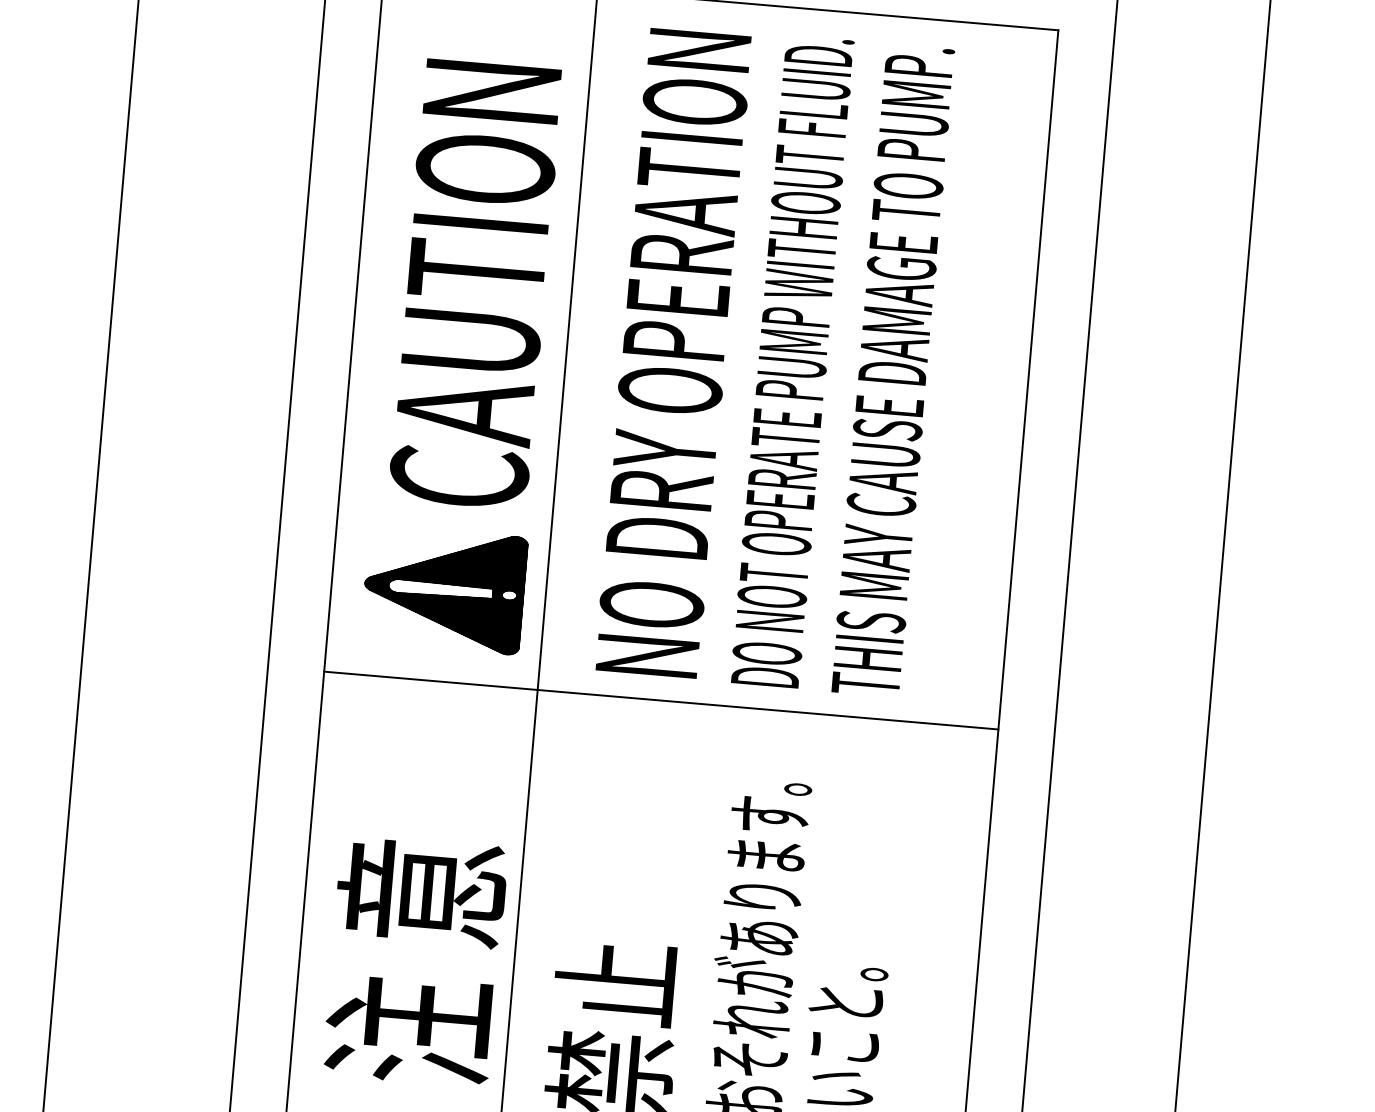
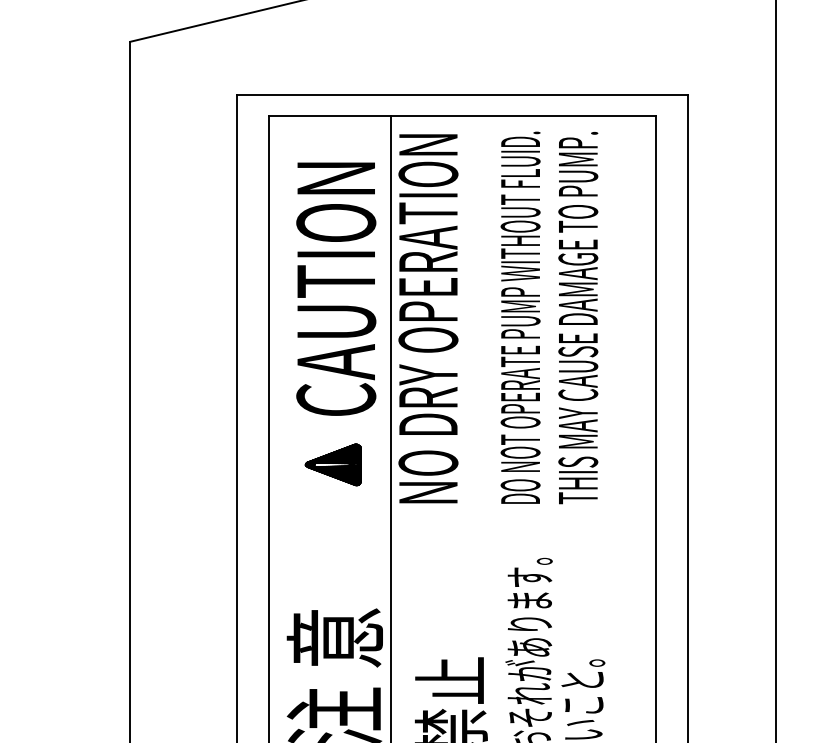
text: (673, 352) -> (428, 318), moved
part: (442, 589) -> (332, 464), size x0.6
line: (661, 700) -> (462, 517), removed

